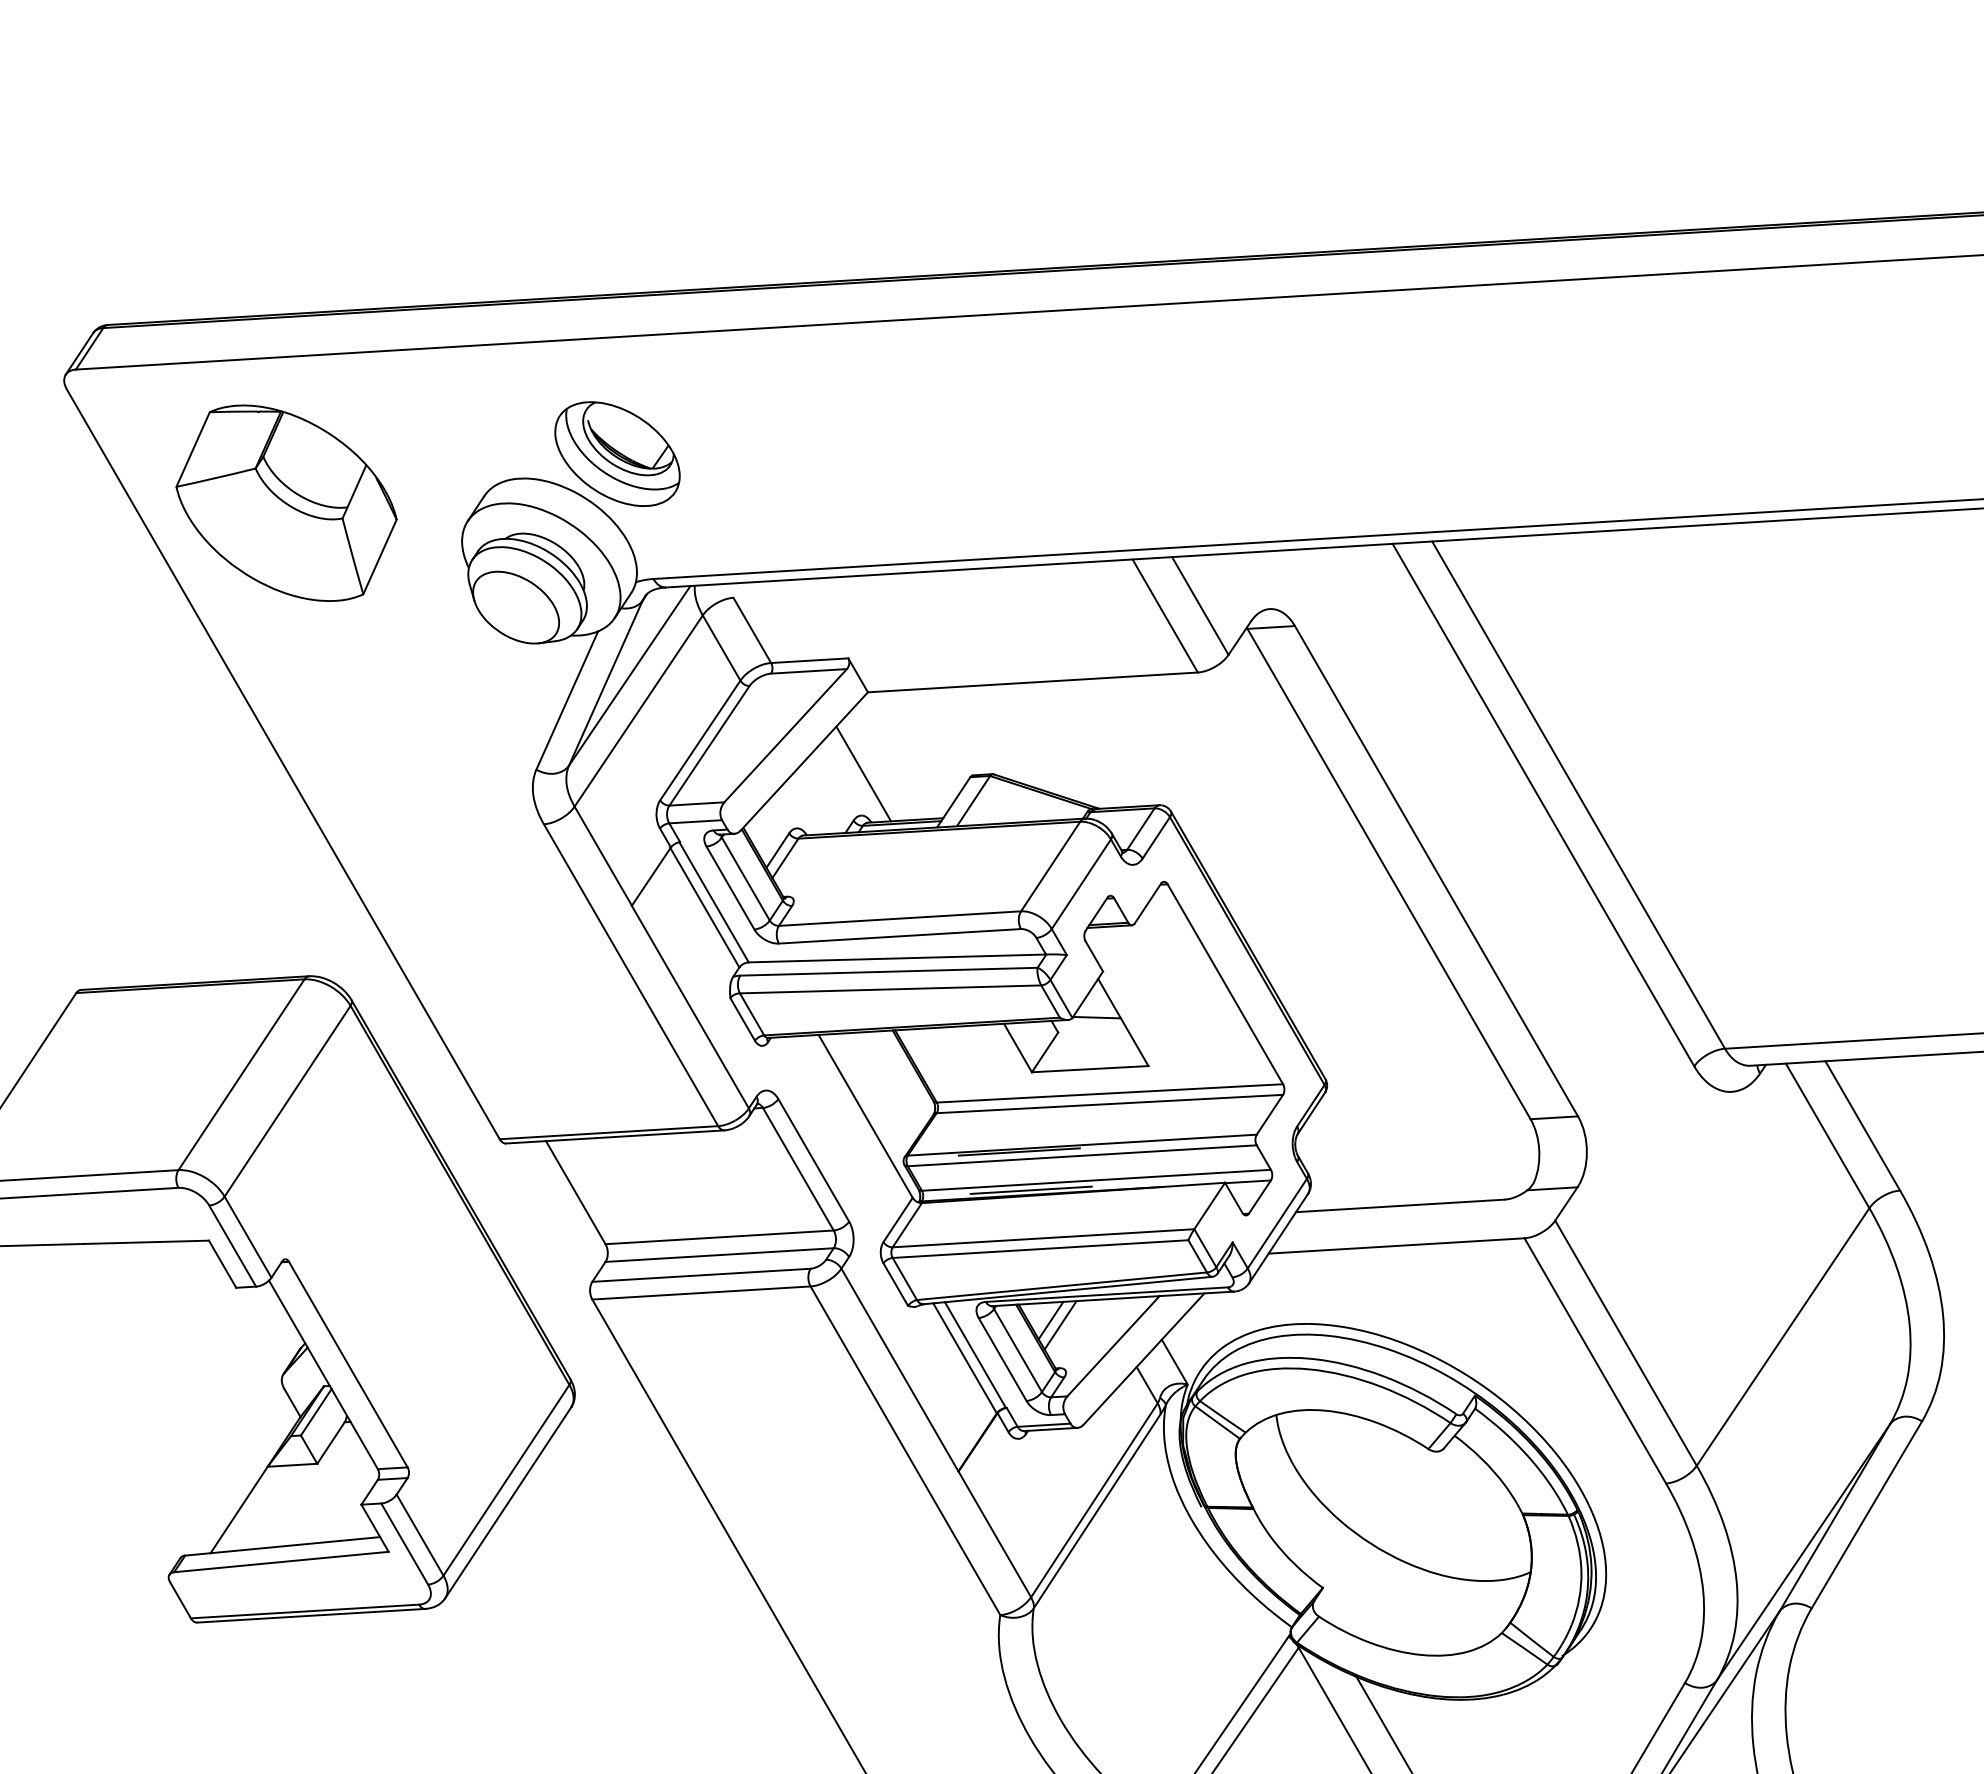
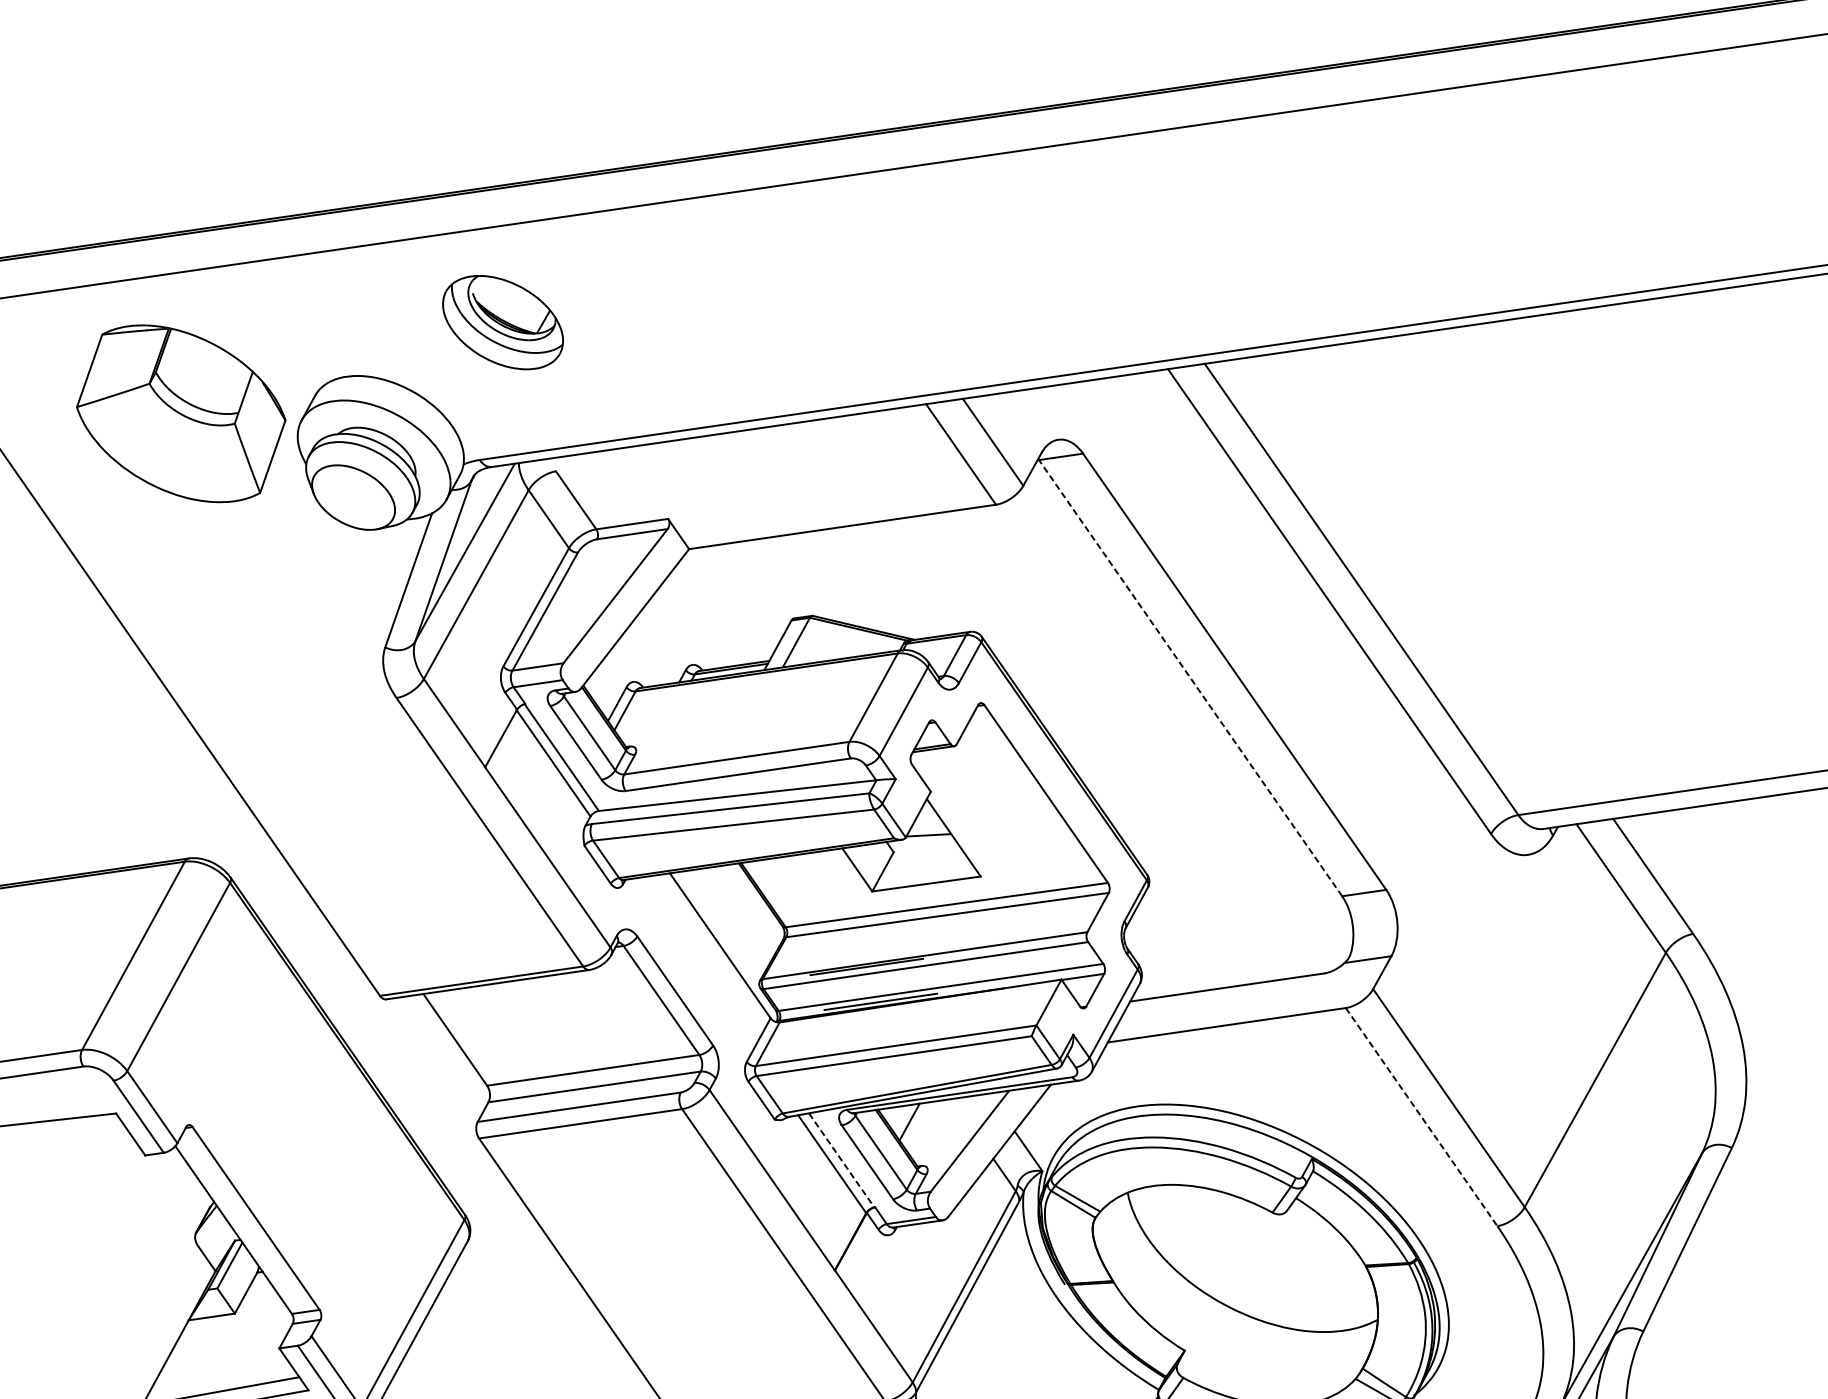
part: (617, 453) -> (502, 322), moved
part: (286, 502) -> (181, 413), moved
line: (863, 773) -> (691, 625), removed
line: (1388, 873) -> (1190, 677), solid -> dashed
line: (1060, 1325) -> (918, 1125), removed
line: (975, 1355) -> (841, 1160), solid -> dashed
line: (1595, 1360) -> (1421, 1116), solid -> dashed

